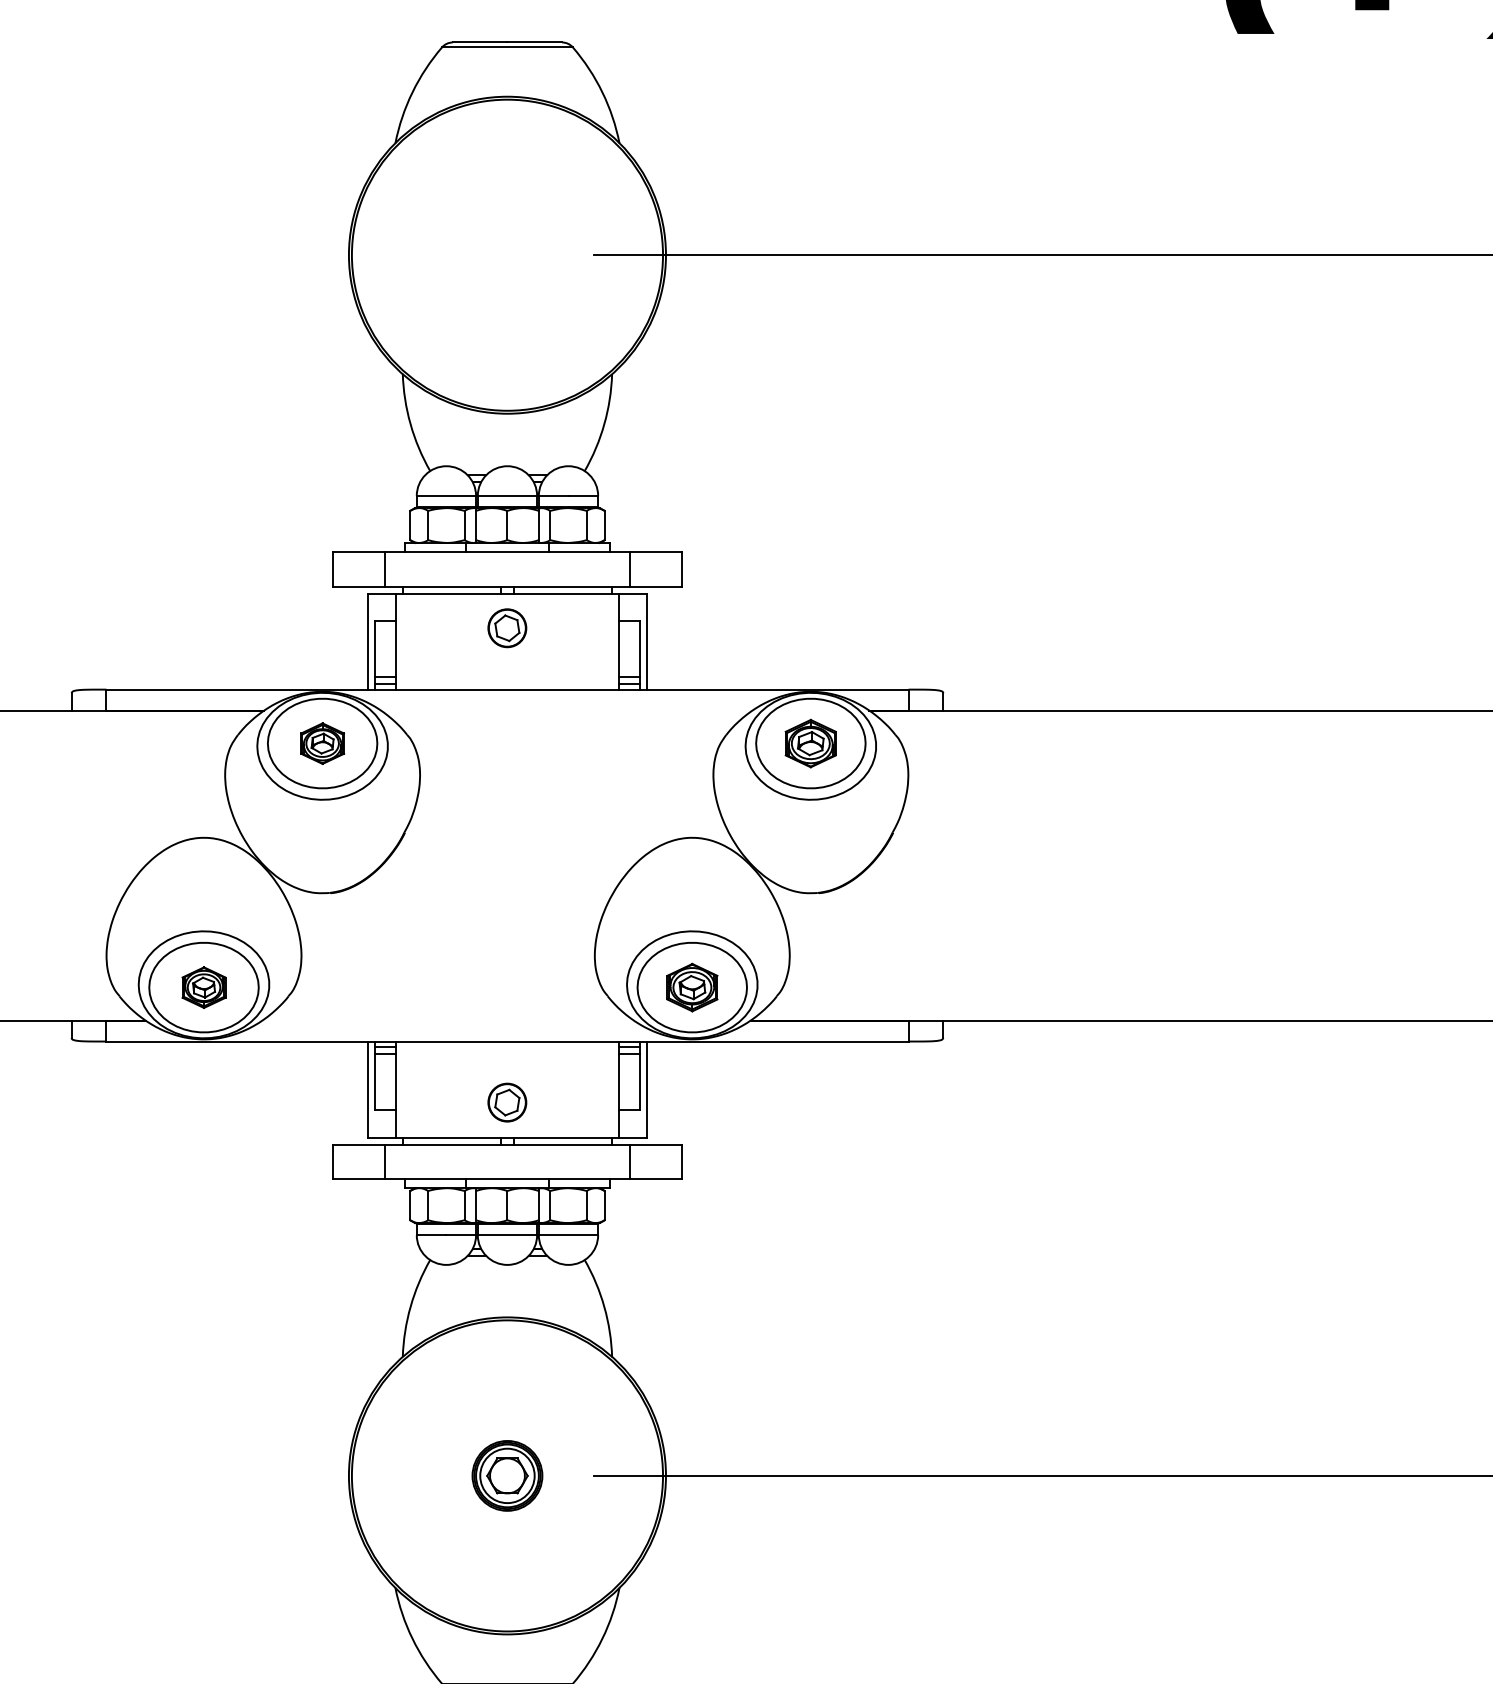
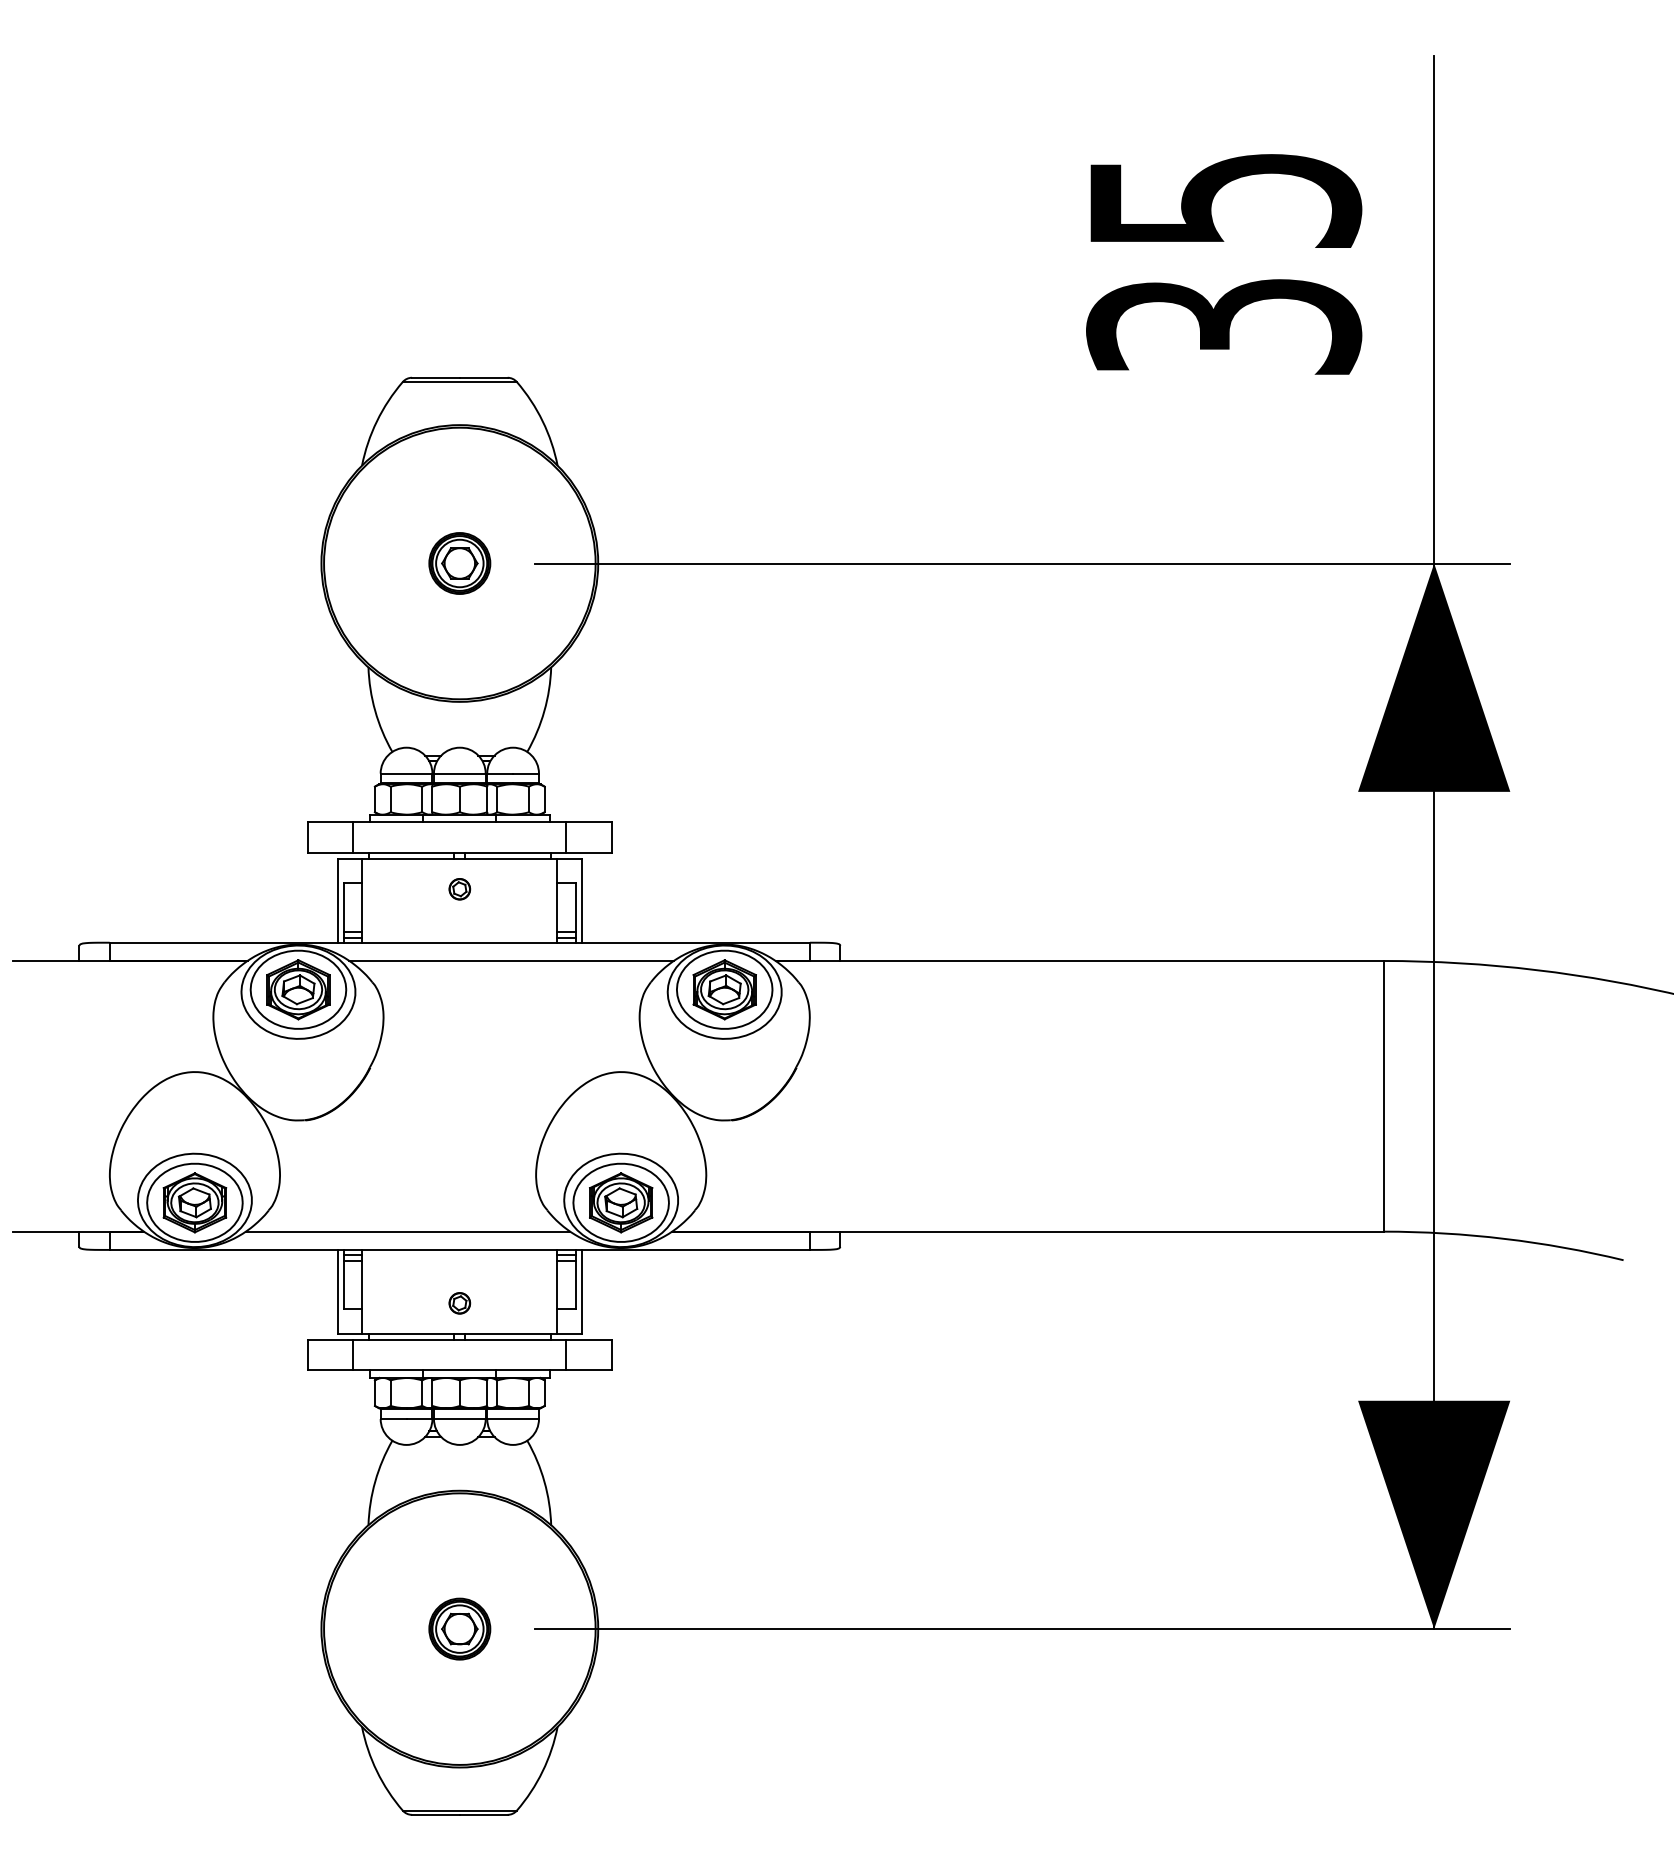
part: (507, 255) -> (459, 563), added
part: (507, 628) -> (459, 889), size x0.62
line: (566, 709) -> (511, 960), added
part: (322, 743) -> (298, 989), size x1.67
part: (810, 743) -> (724, 989), size x1.43
part: (203, 987) -> (194, 1202), size x1.67
part: (692, 987) -> (621, 1202), size x1.43
line: (447, 1020) -> (407, 1231), added
part: (507, 1102) -> (459, 1303), size x0.62

